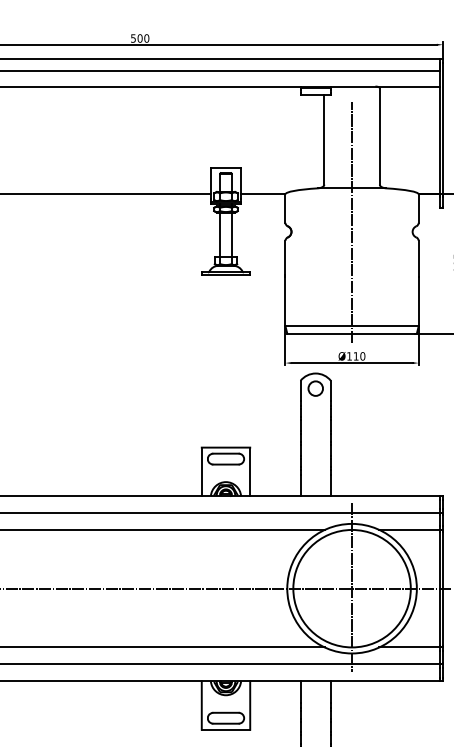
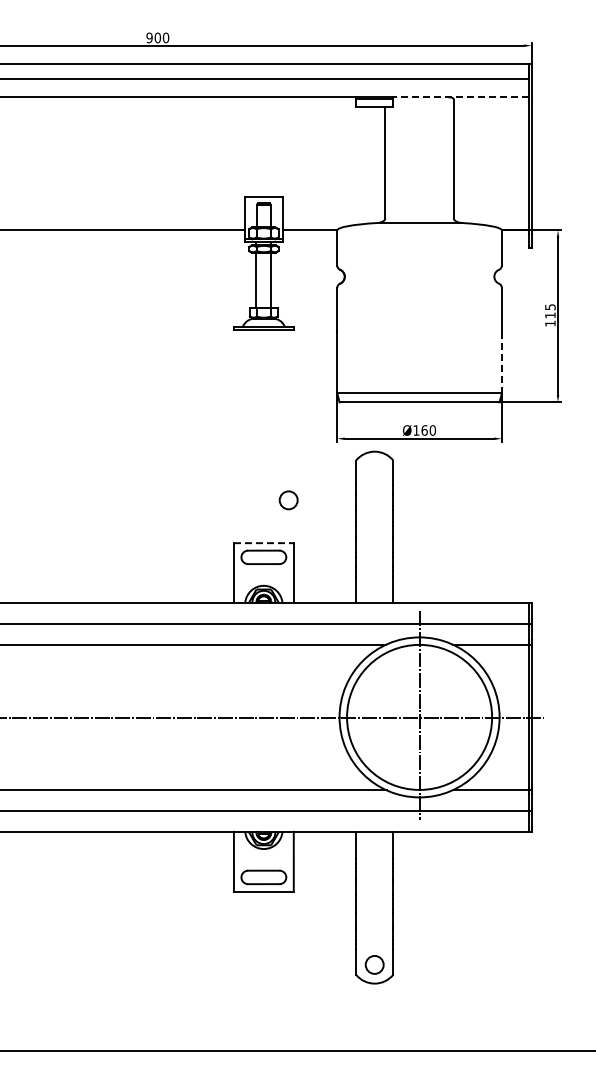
text: (133, 38) -> (149, 37), 500 -> 900
line: (386, 86) -> (461, 97), solid -> dashed
line: (352, 222) -> (419, 265), removed
line: (418, 301) -> (501, 362), solid -> dashed
text: (356, 356) -> (424, 430), Ø110 -> Ø160
circle: (315, 388) -> (288, 500), moved
line: (225, 447) -> (263, 543), solid -> dashed

